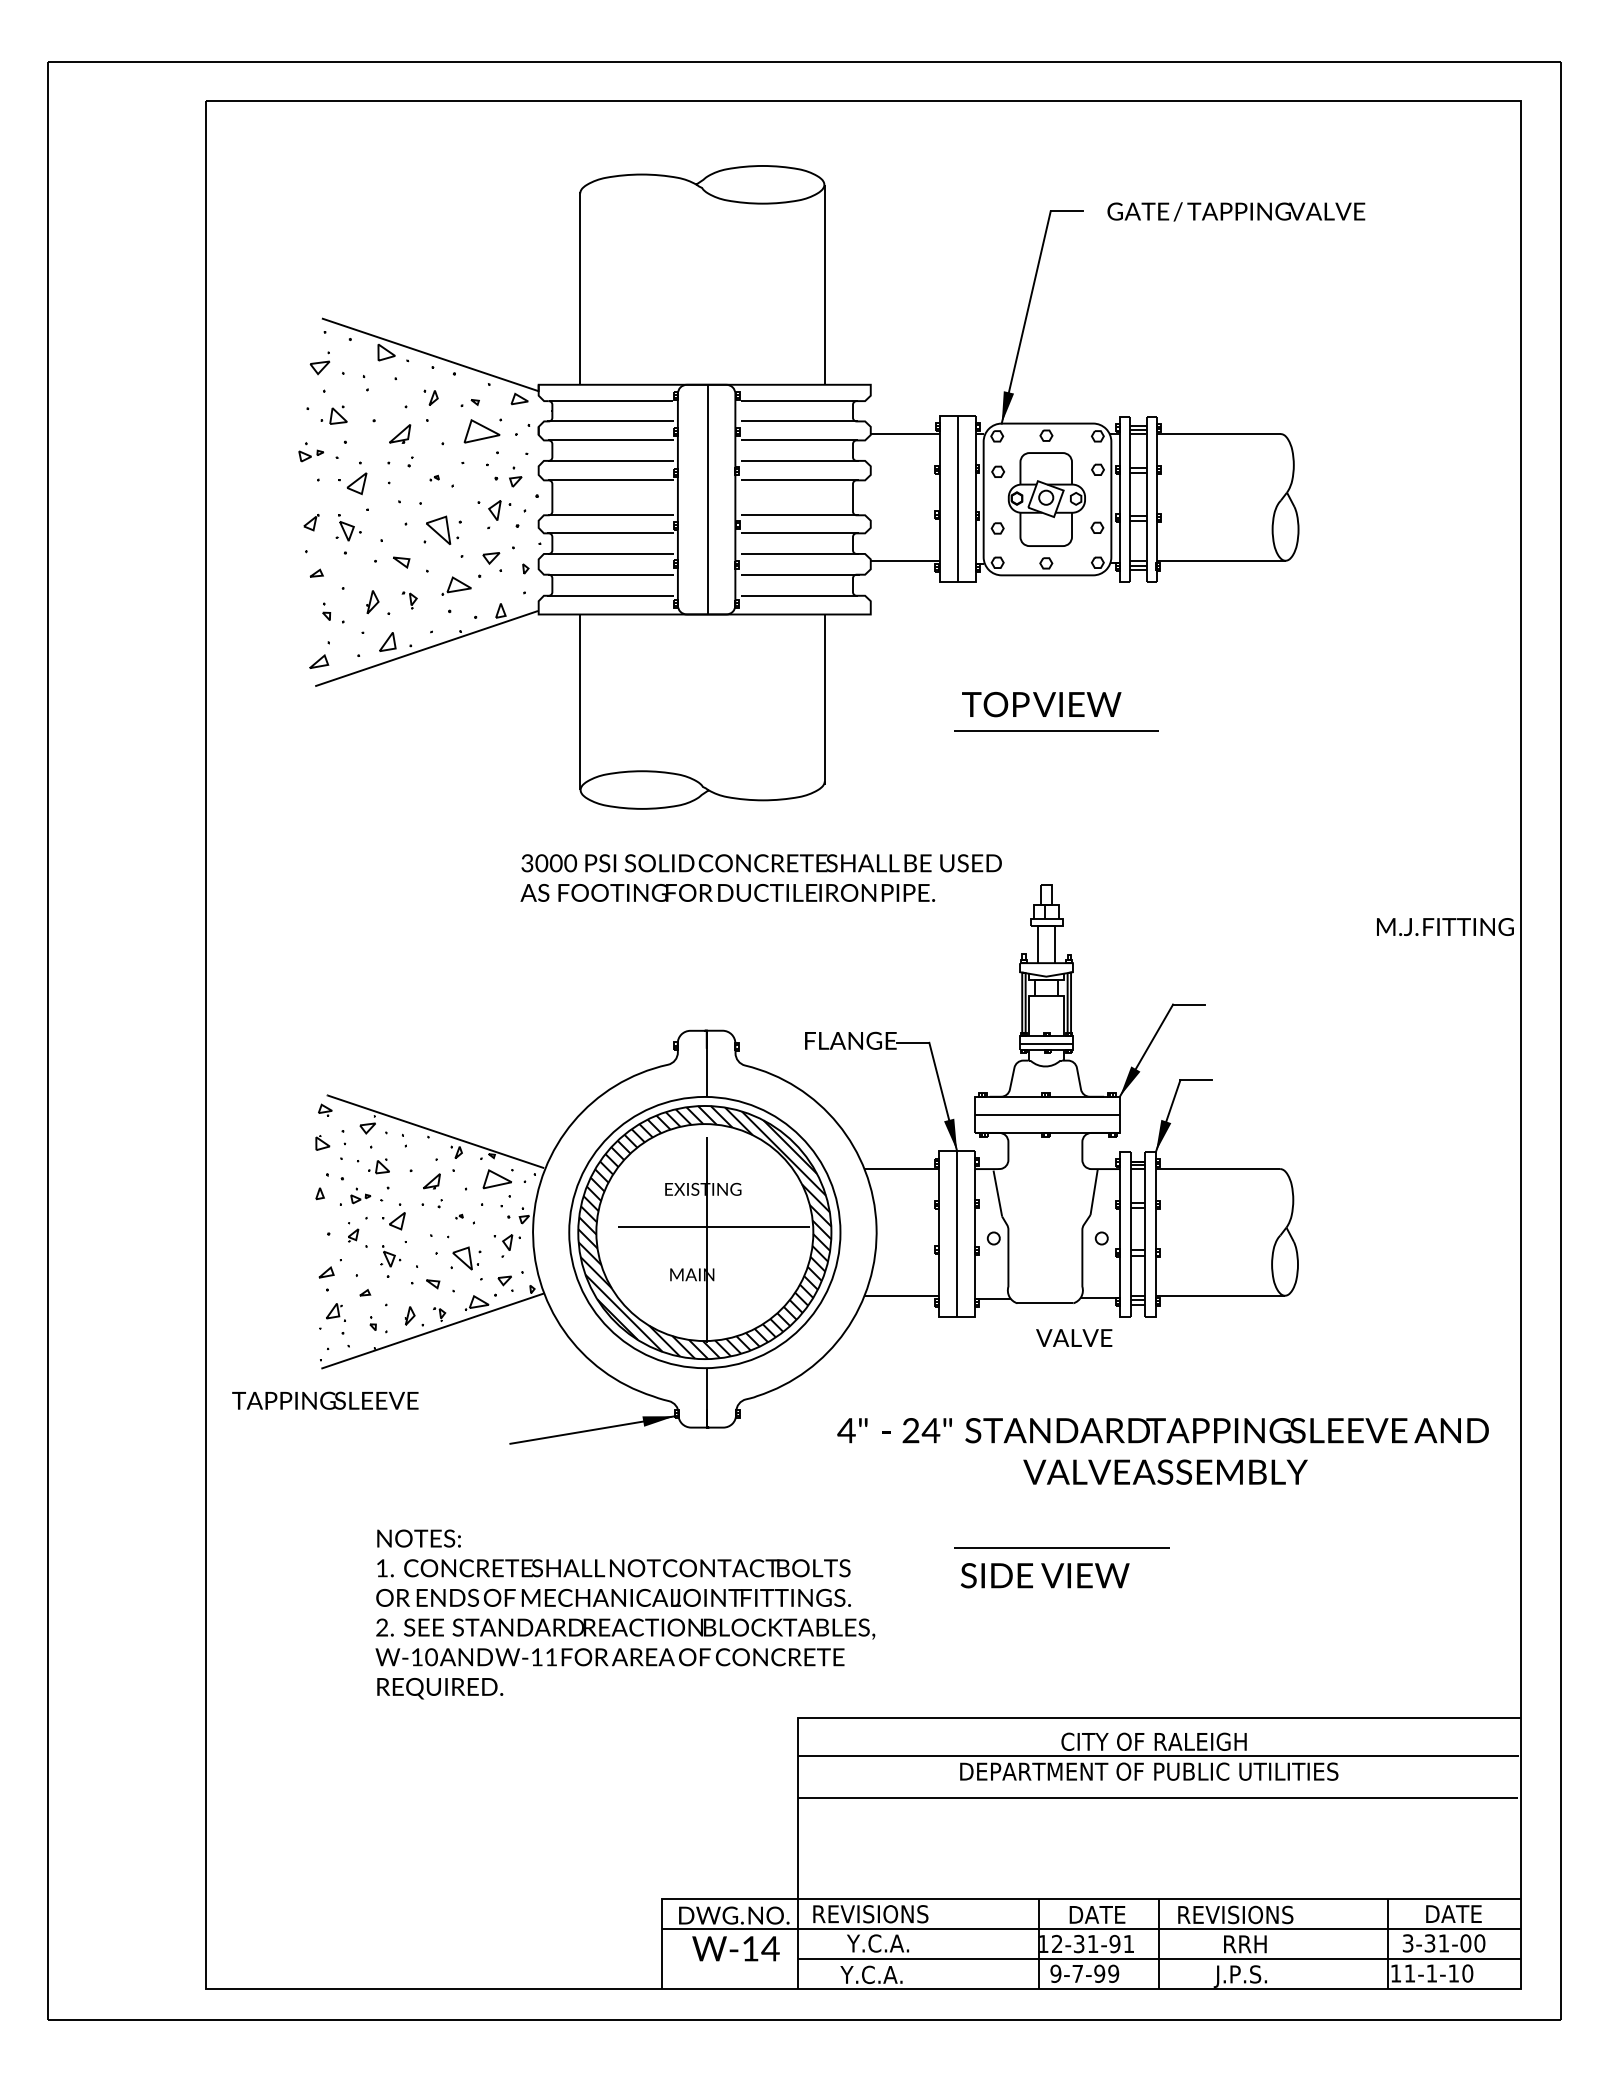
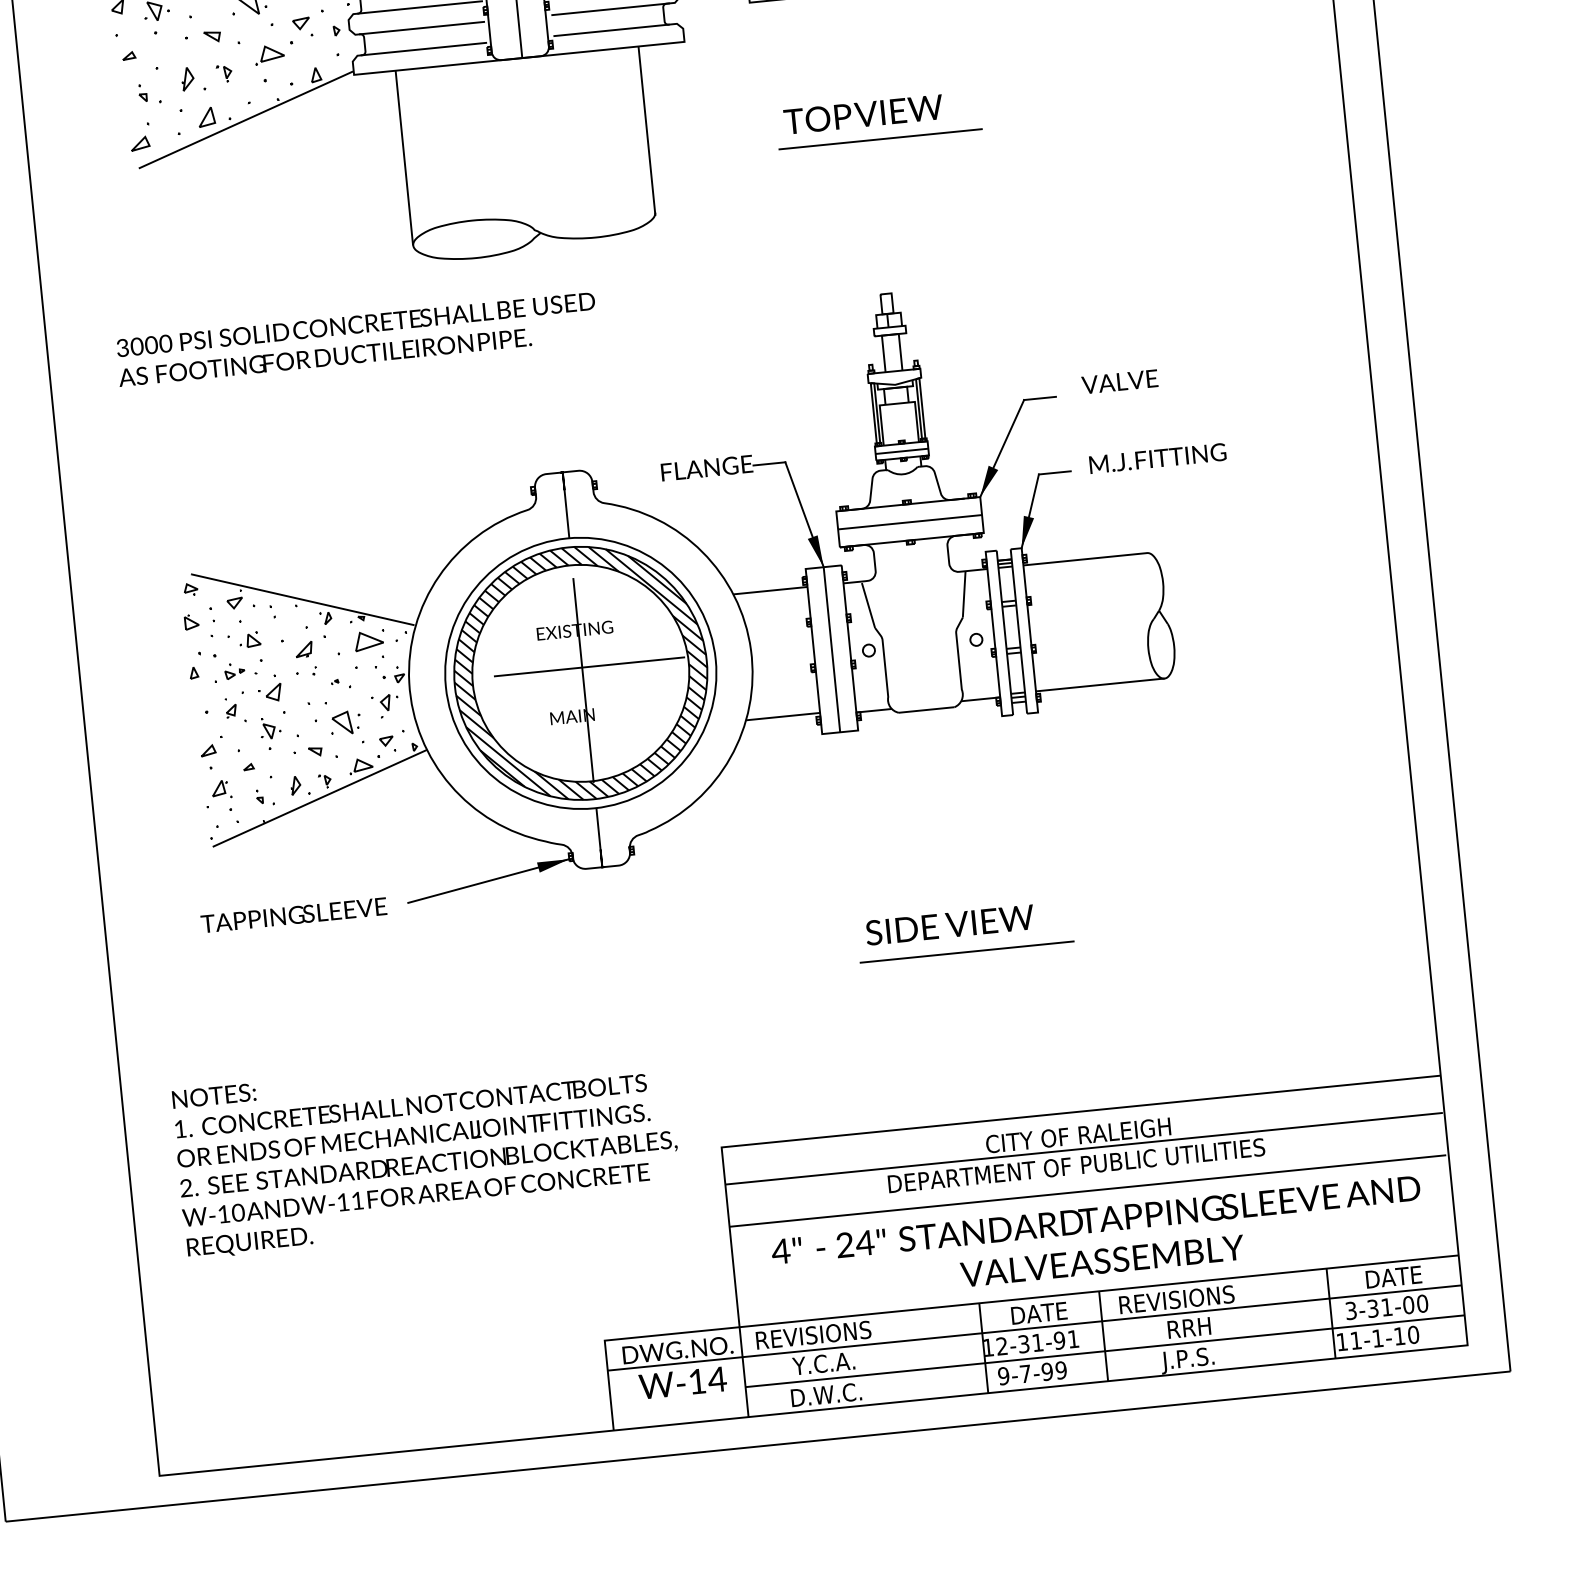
text: (760, 877) -> (356, 338), moved
text: (1445, 926) -> (1157, 457), moved
text: (1074, 1337) -> (1120, 381), moved
text: (325, 1400) -> (294, 915), moved
text: (1162, 1451) -> (1097, 1240), moved
text: (1045, 1575) -> (950, 924), moved
text: (625, 1614) -> (427, 1150), moved
text: (876, 1974) -> (825, 1394), Y.C.A. -> D.W.C.

